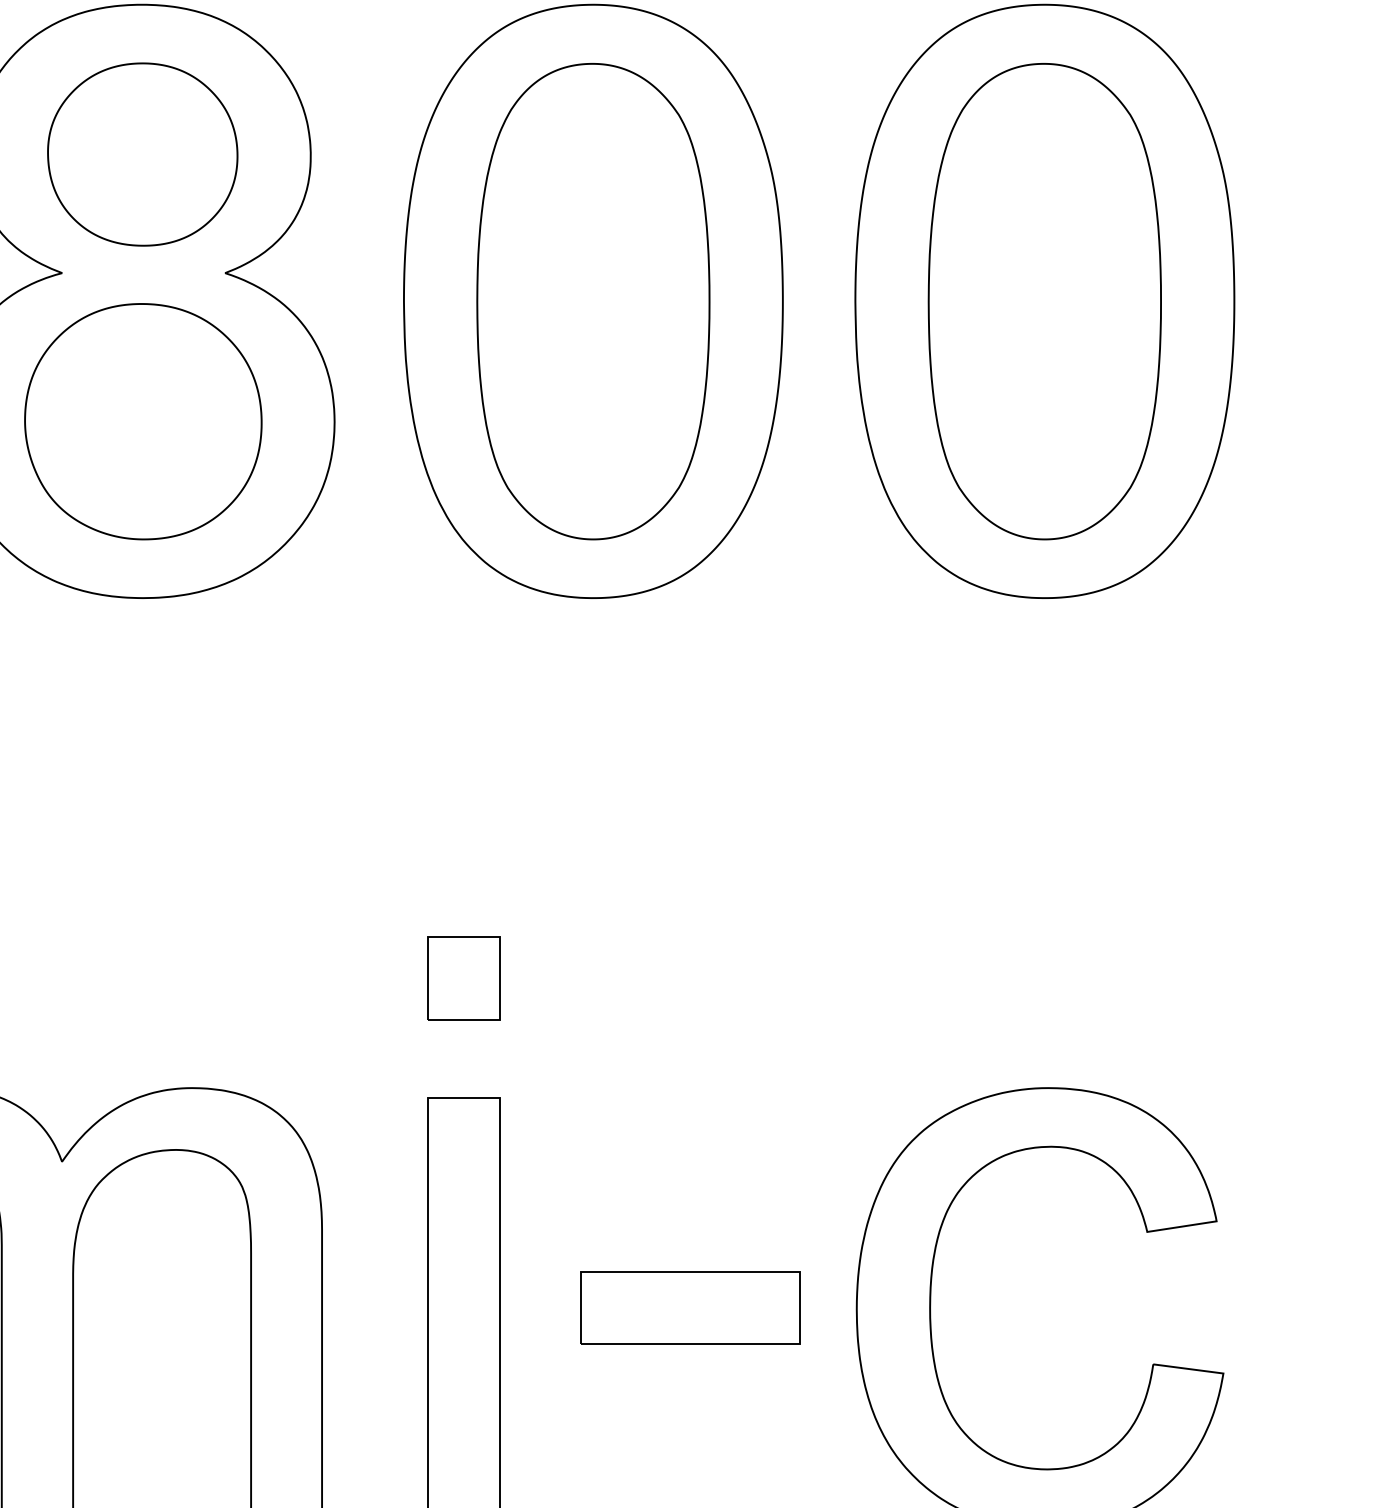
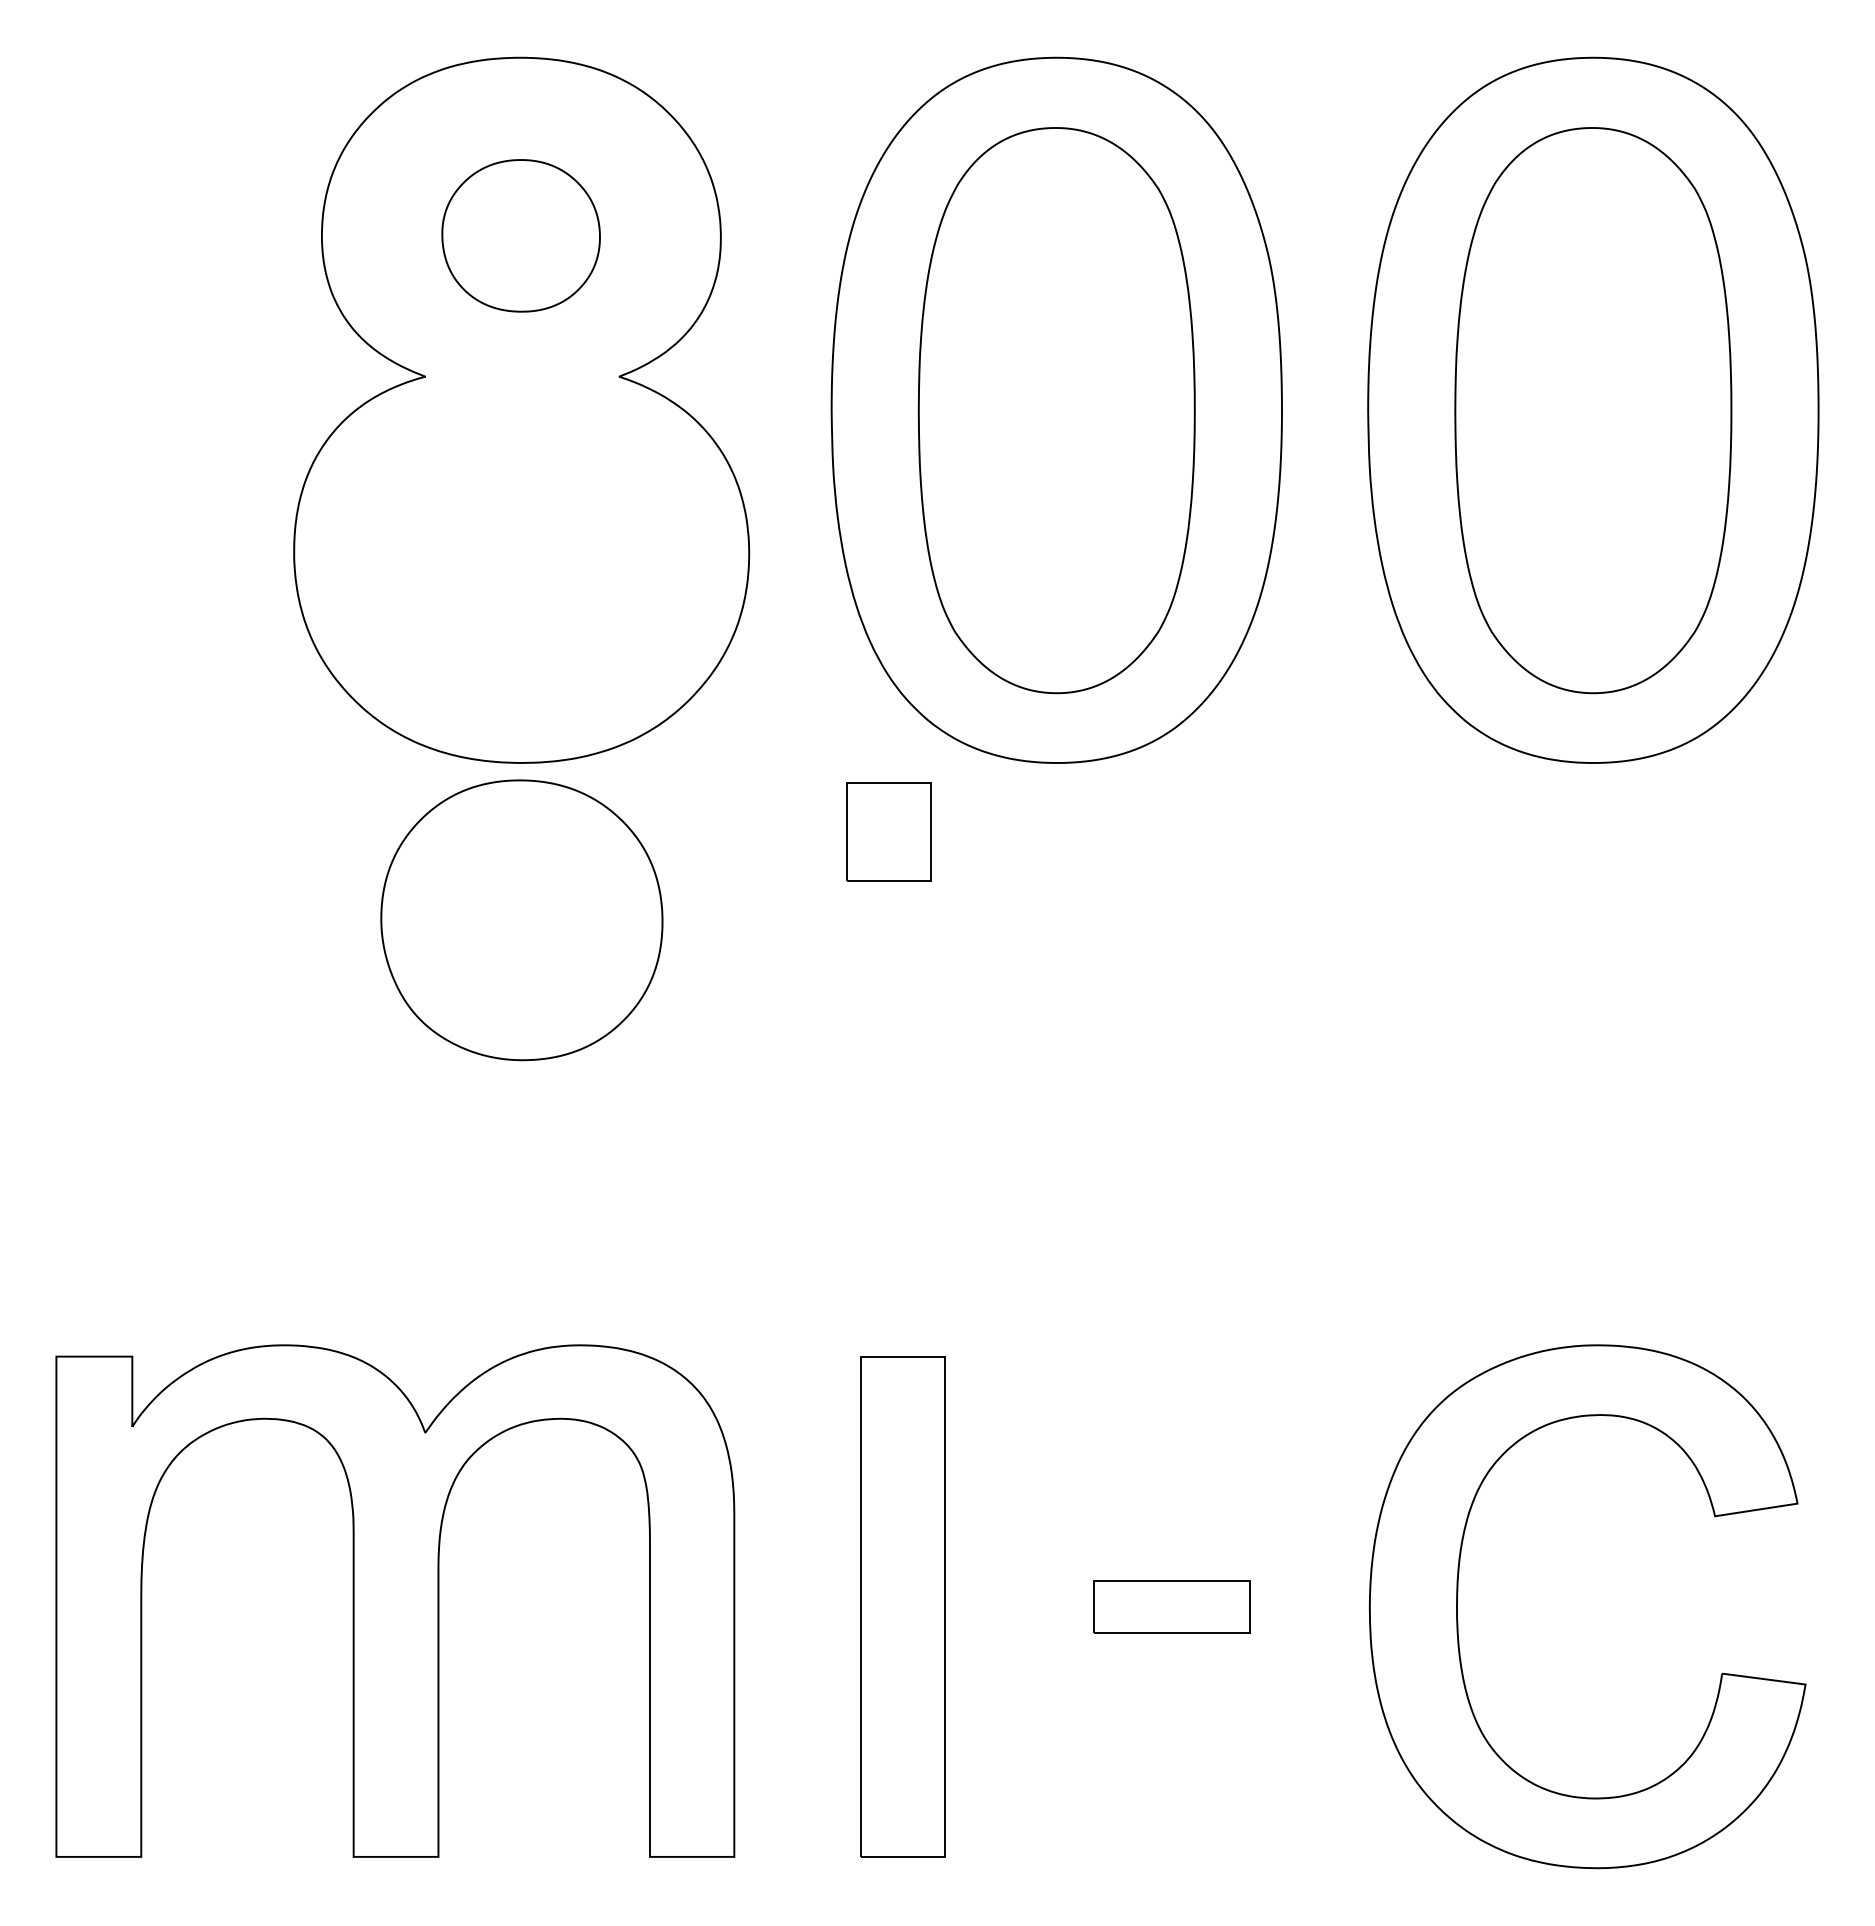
part: (142, 154) -> (520, 235), size x0.7
part: (143, 421) -> (521, 920), moved
part: (463, 978) -> (888, 831), moved
part: (689, 1307) -> (1171, 1606), size x0.6

